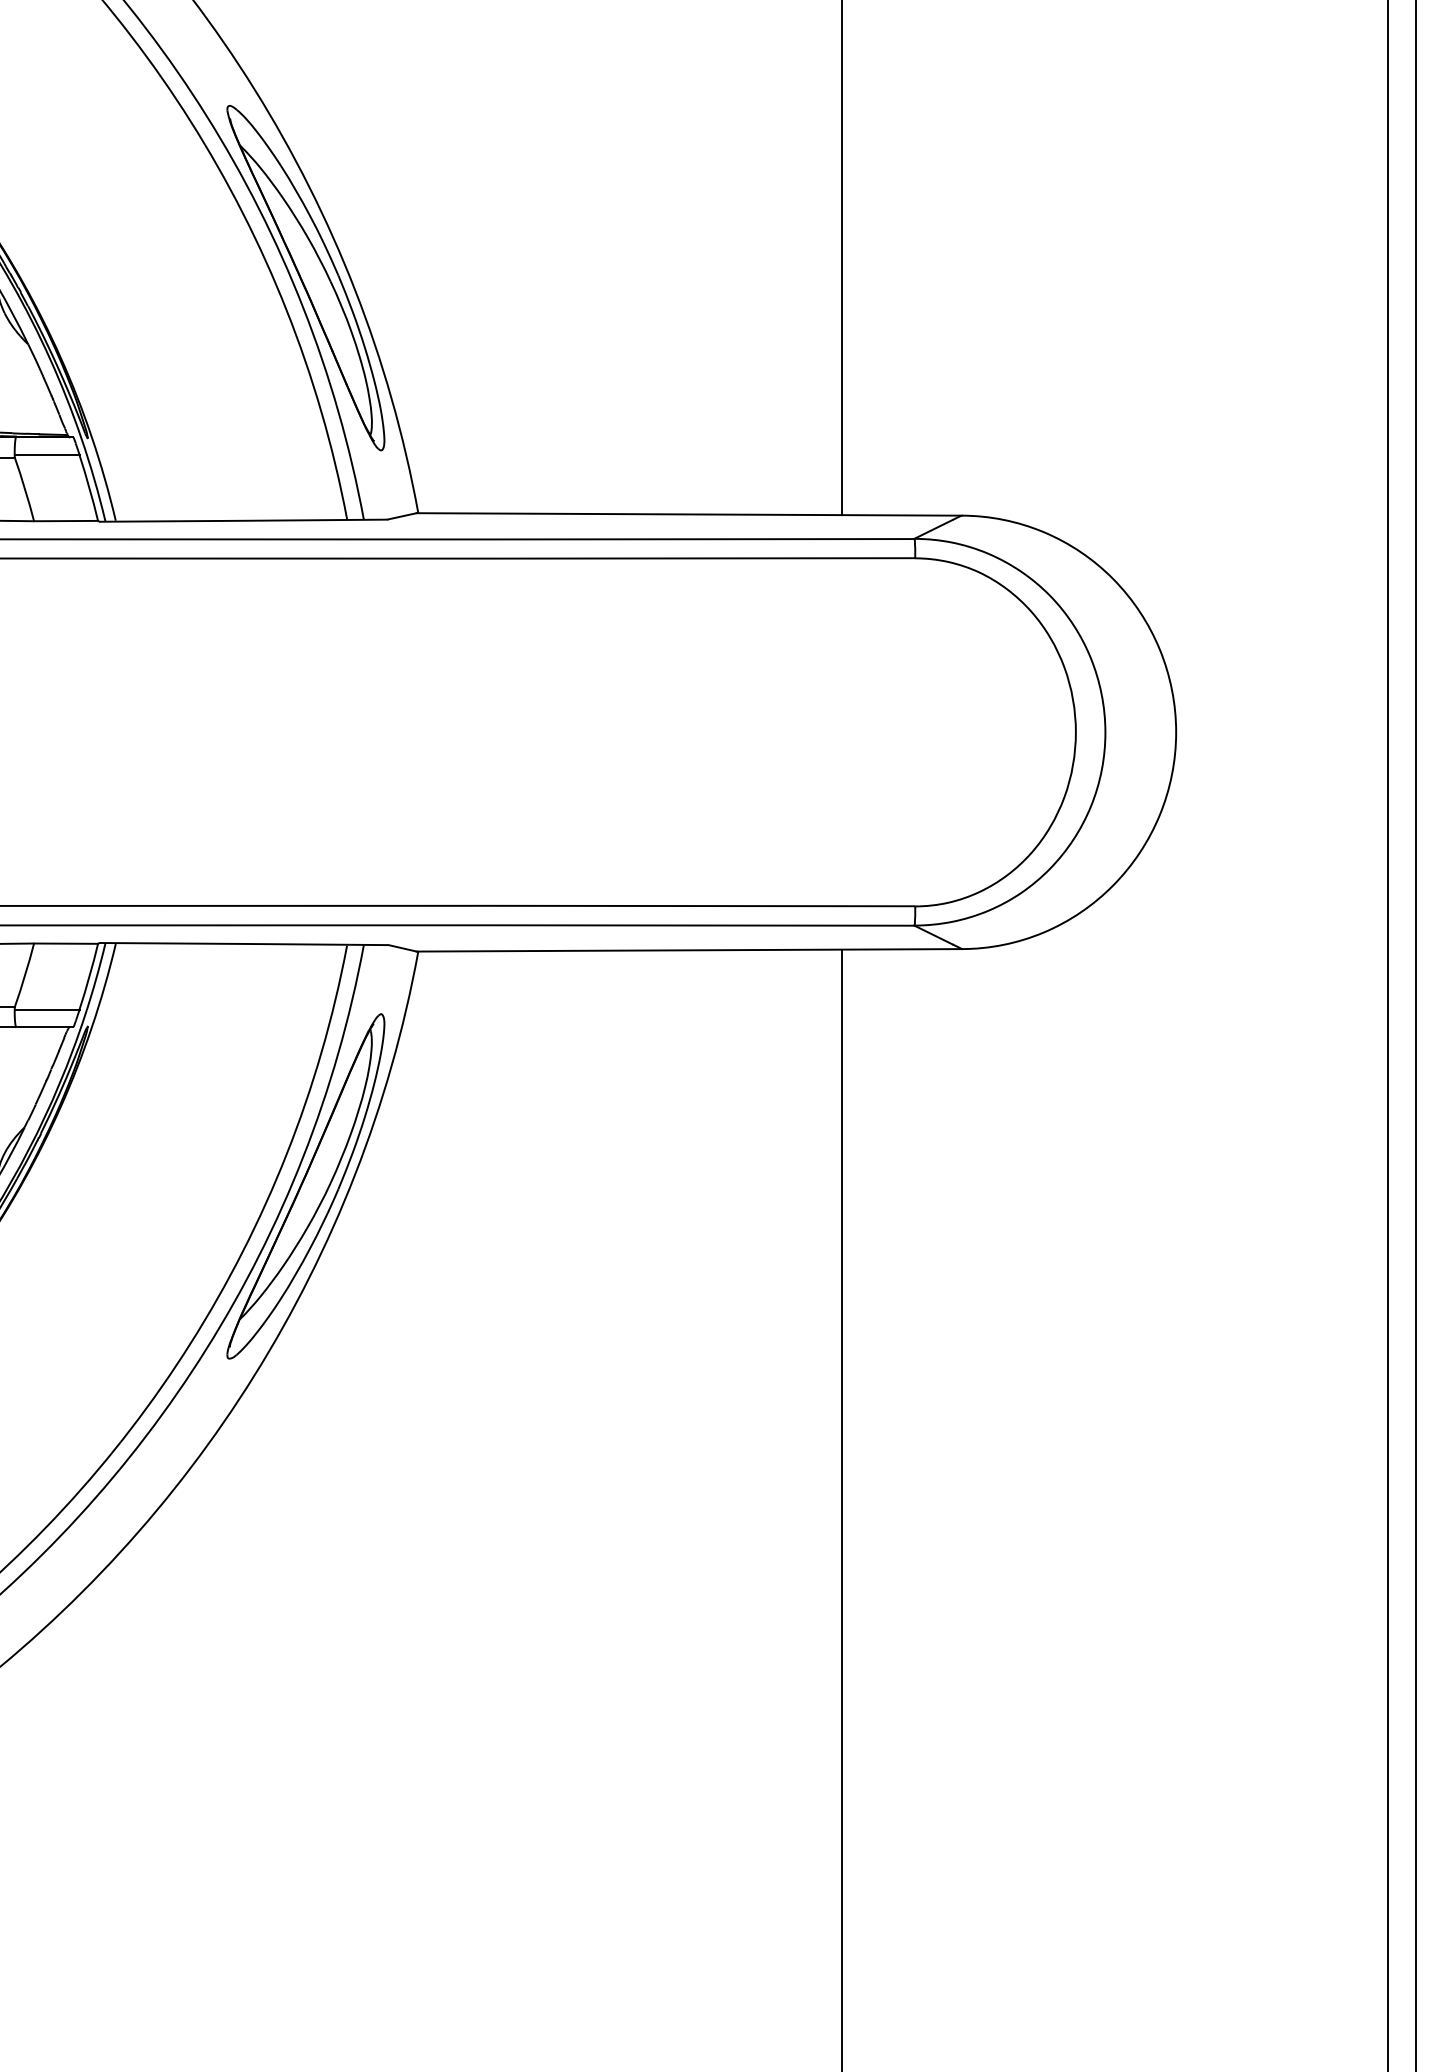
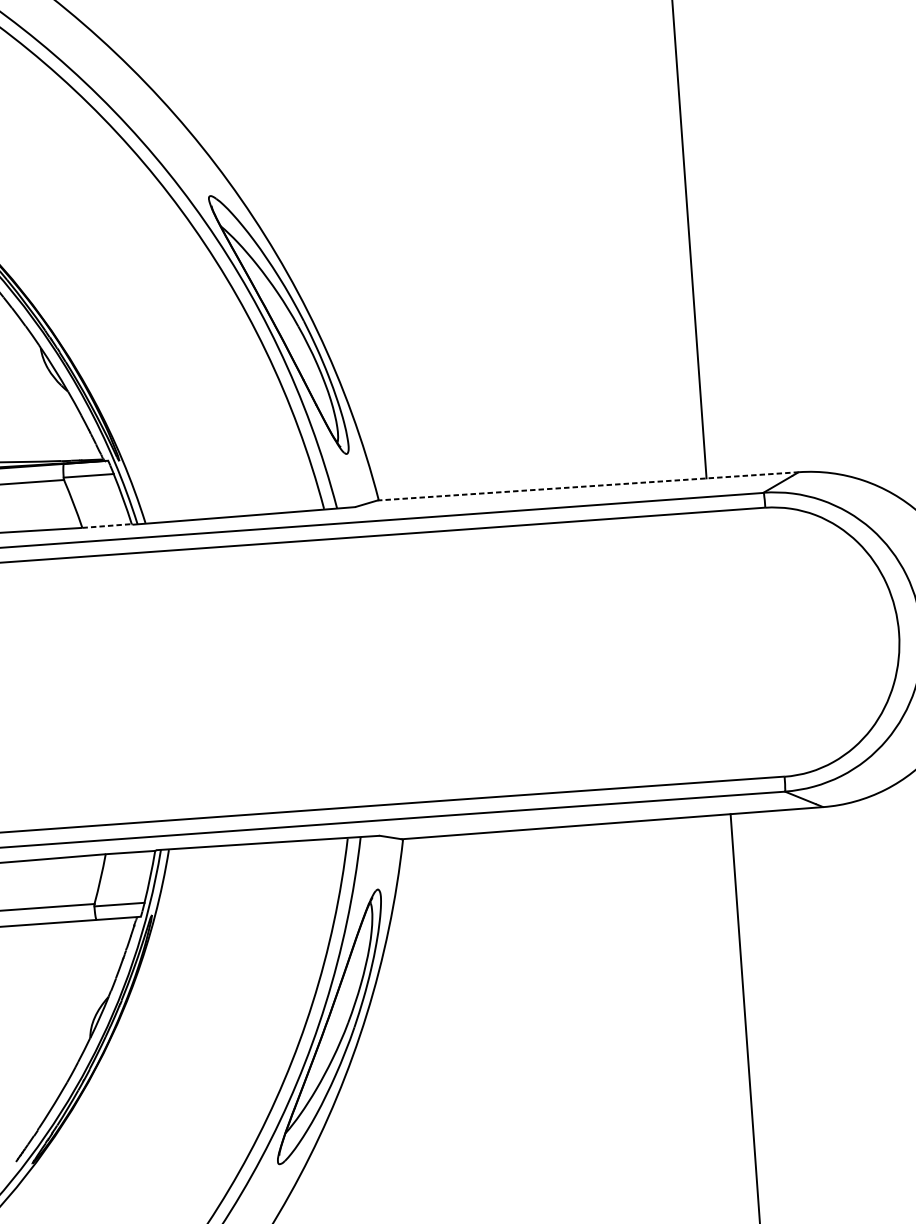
line: (689, 514) -> (588, 486), solid -> dashed
line: (66, 521) -> (107, 526), solid -> dashed

